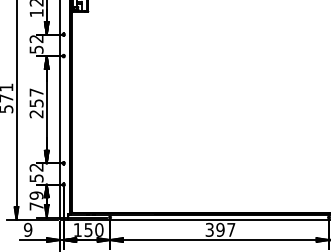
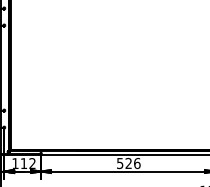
text: (220, 229) -> (128, 163), 397 -> 526
text: (93, 230) -> (27, 163), 150 -> 112

